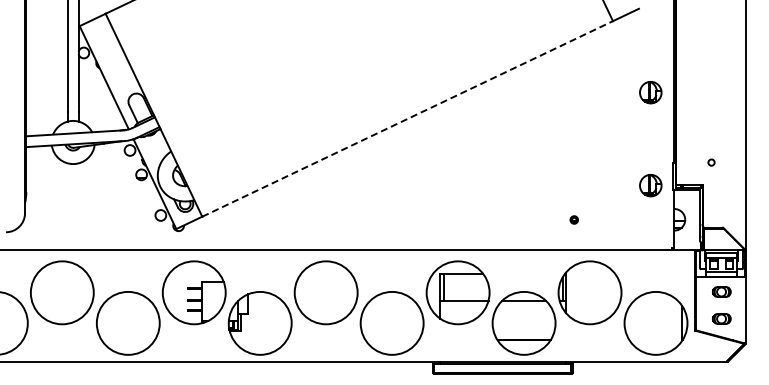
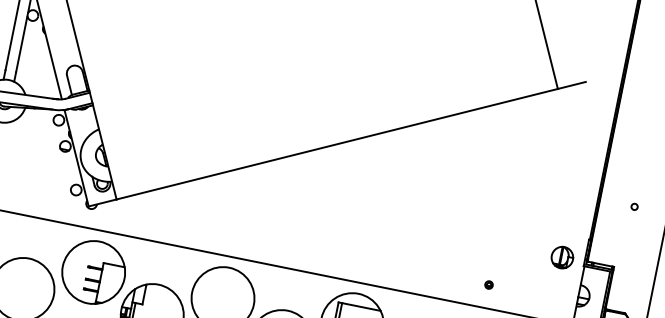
part: (650, 92) -> (580, 166), removed
line: (408, 118) -> (338, 143), dashed -> solid
circle: (711, 162) -> (634, 206), moved
part: (573, 219) -> (488, 284), moved

